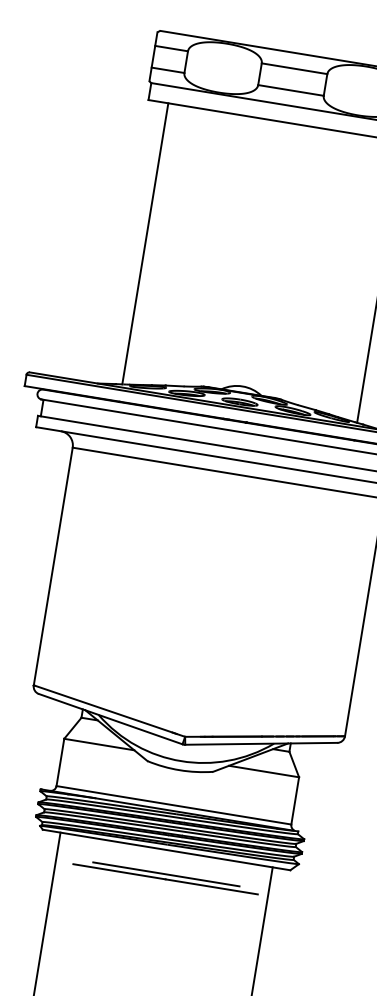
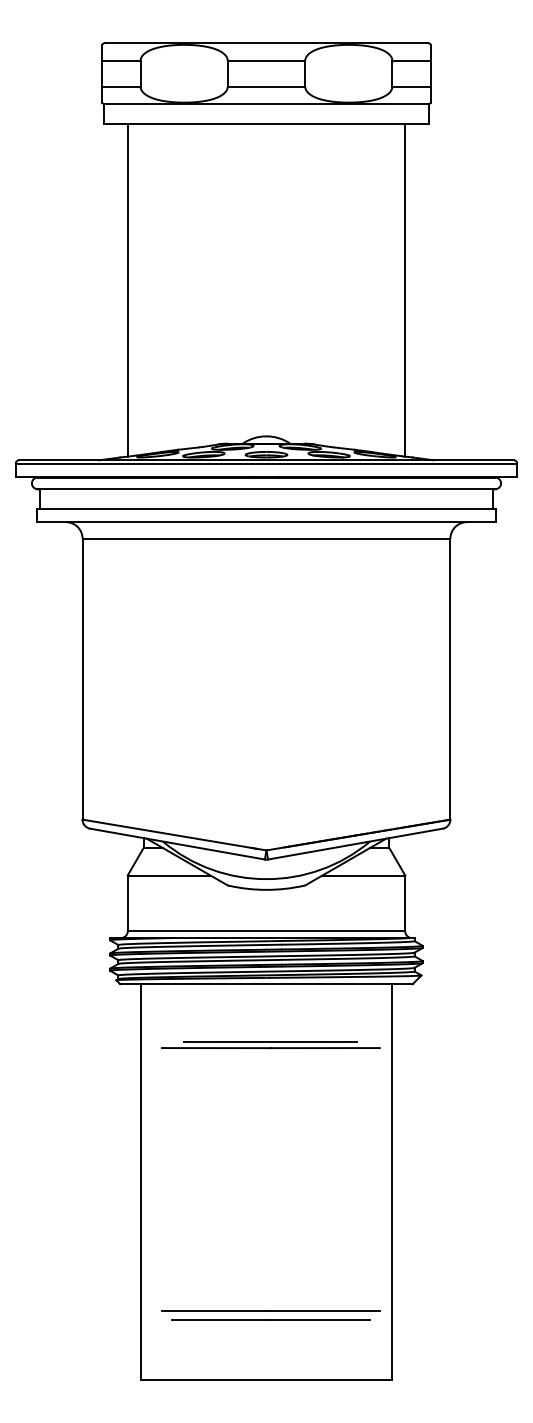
part: (165, 877) -> (270, 1045), moved

